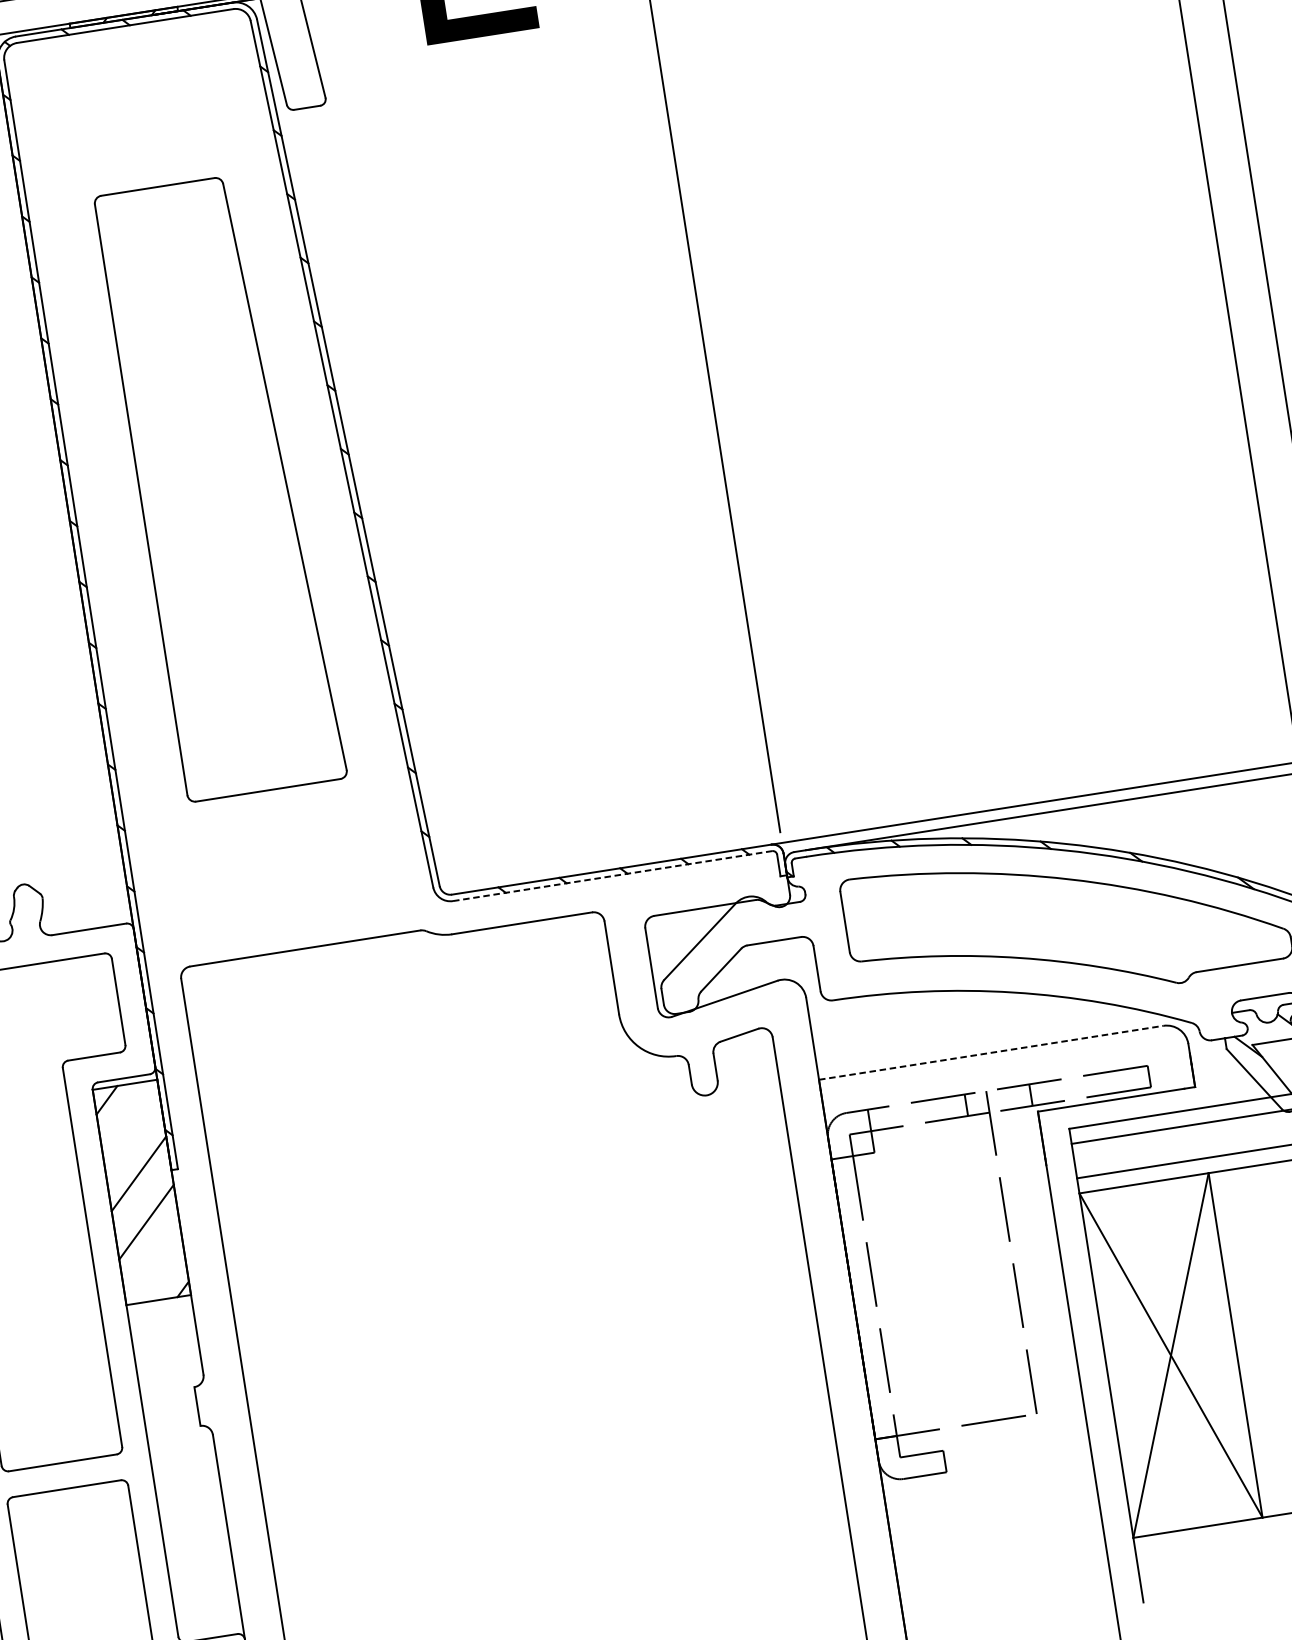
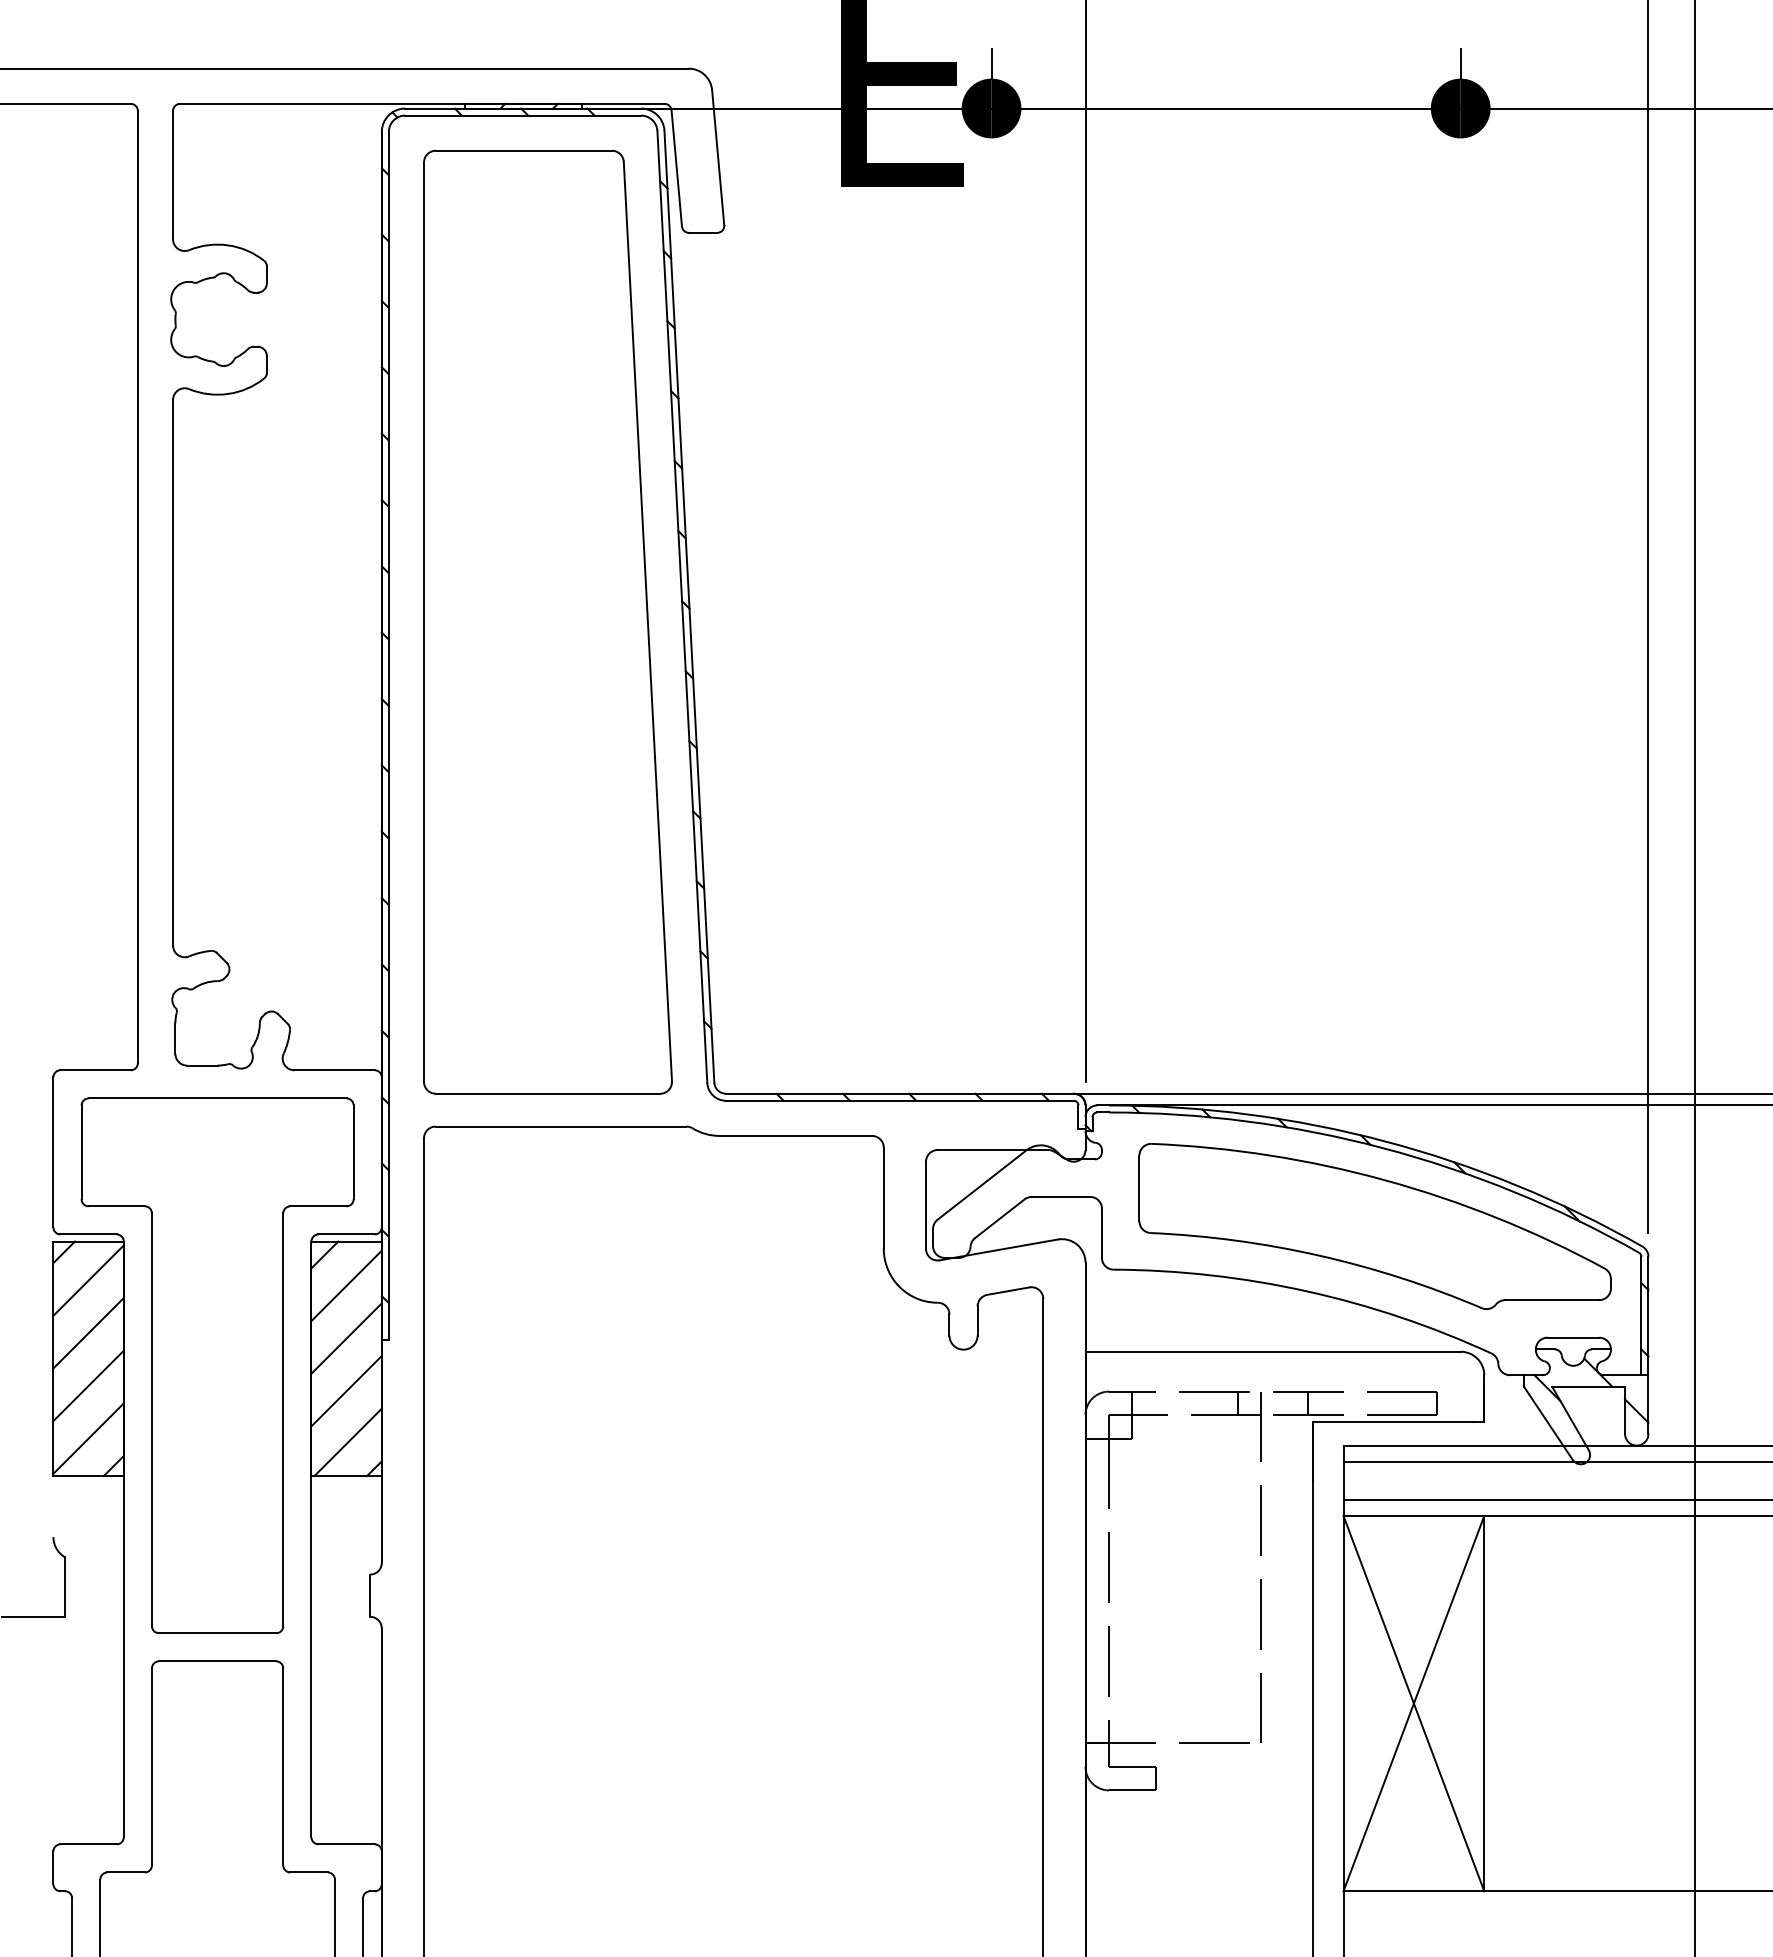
part: (220, 486) -> (547, 621), size x1.43
line: (612, 875) -> (899, 1100), dashed -> solid
line: (991, 1052) -> (1273, 1351), dashed -> solid
line: (131, 1125) -> (346, 1285), added
line: (154, 1269) -> (347, 1442), added

